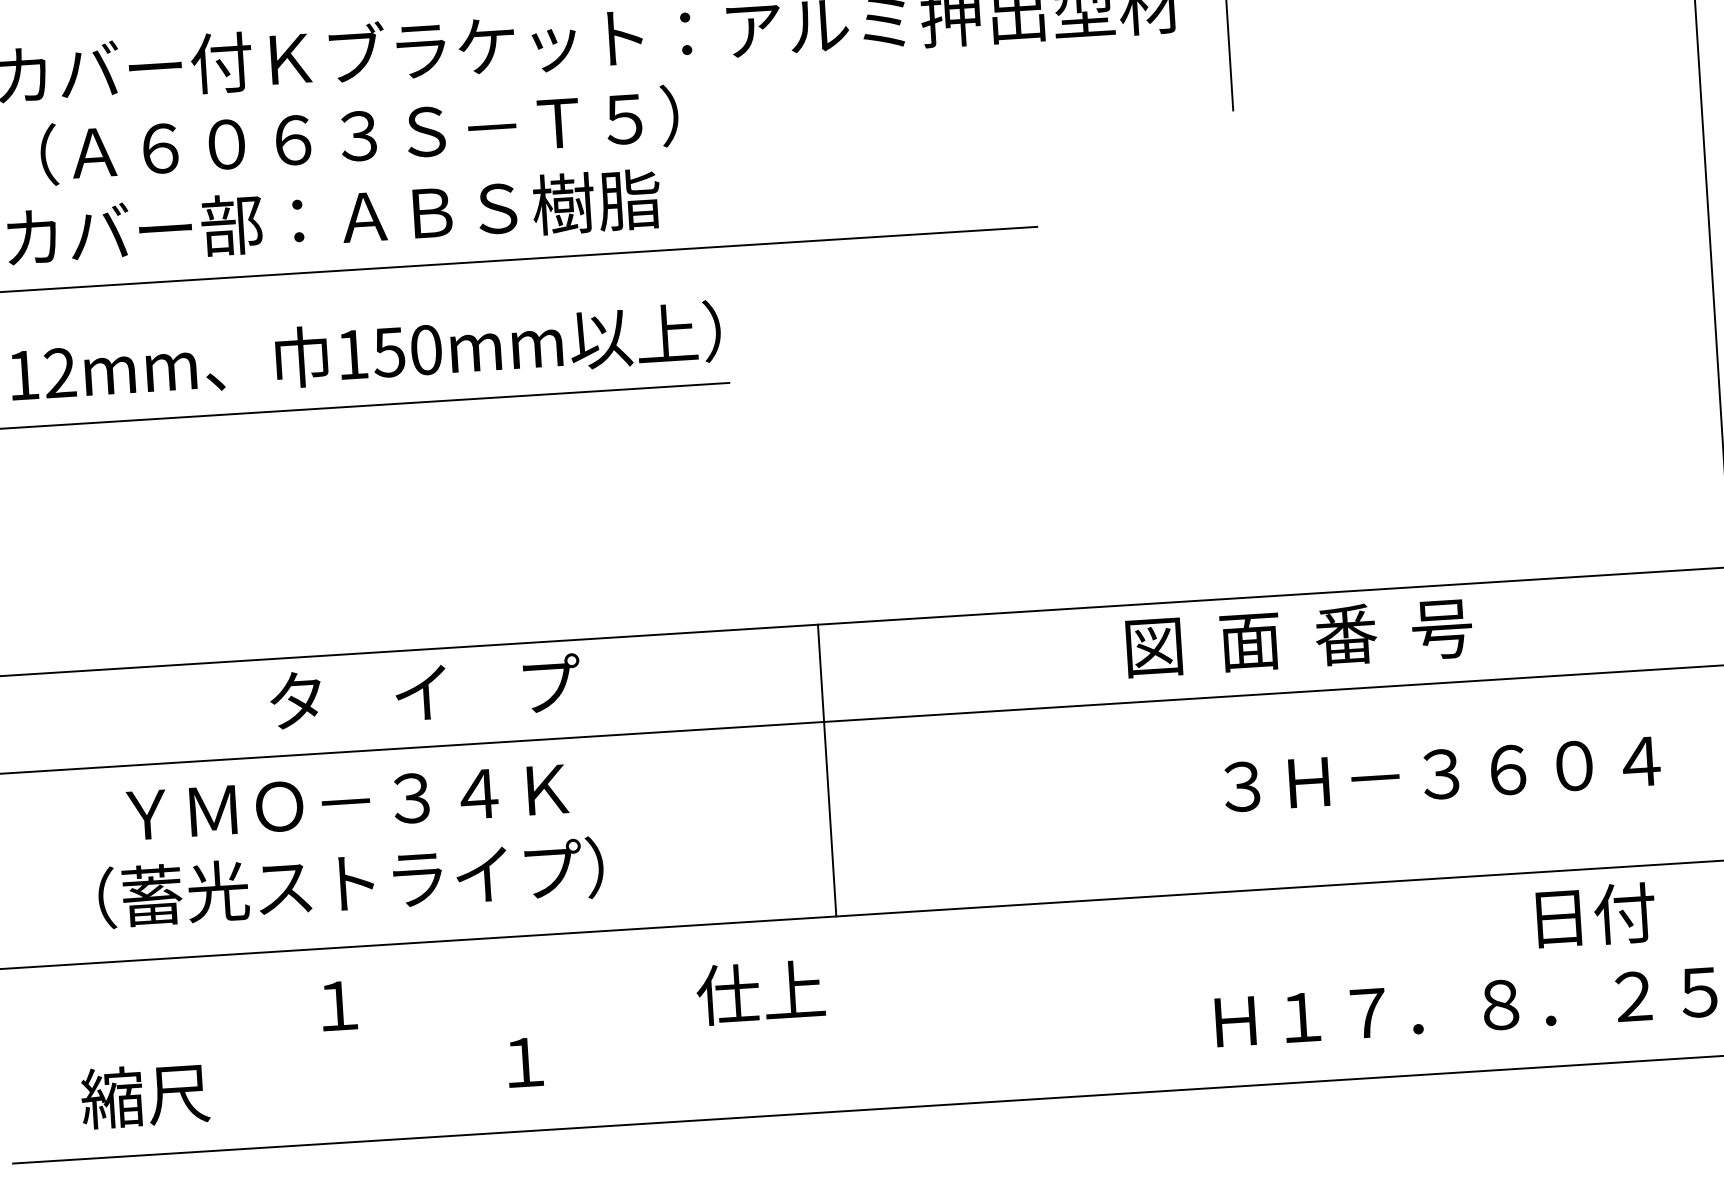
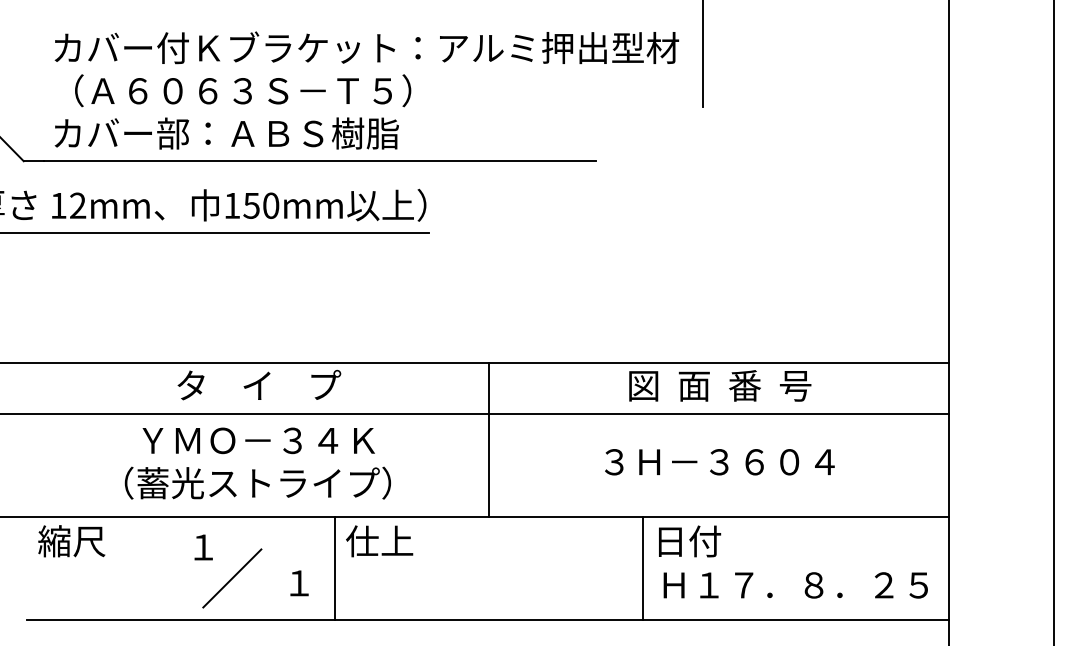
line: (826, 769) -> (488, 439), moved
text: (1441, 774) -> (719, 462), moved
text: (347, 845) -> (257, 463), moved
text: (1596, 915) -> (690, 541), moved
line: (1173, 991) -> (642, 567), added
text: (760, 992) -> (379, 541), moved
line: (589, 1028) -> (334, 567), added
line: (397, 1061) -> (232, 578), added
text: (144, 1096) -> (71, 541), moved

